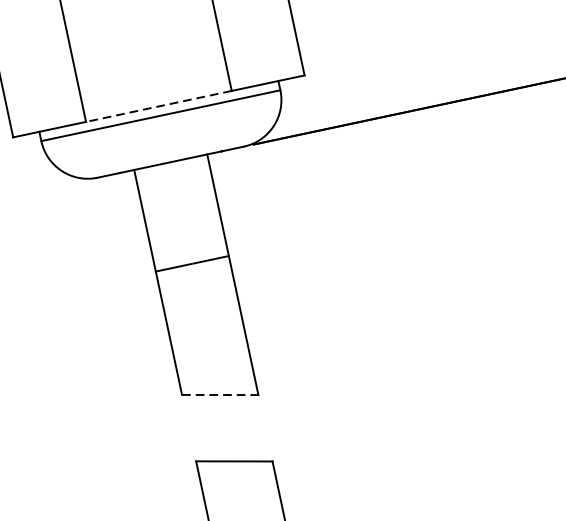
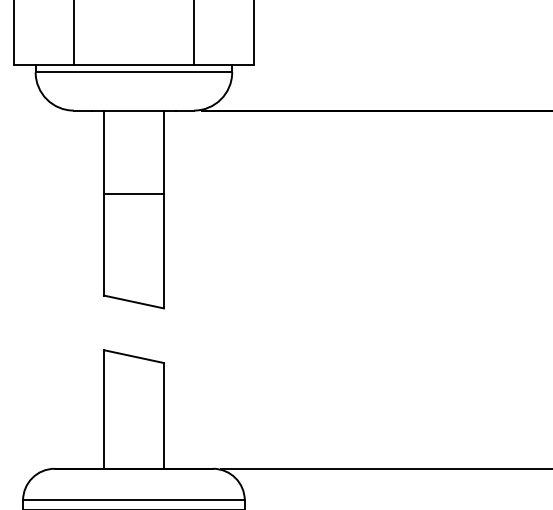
line: (158, 106) -> (133, 64), dashed -> solid
line: (219, 395) -> (133, 302), dashed -> solid

